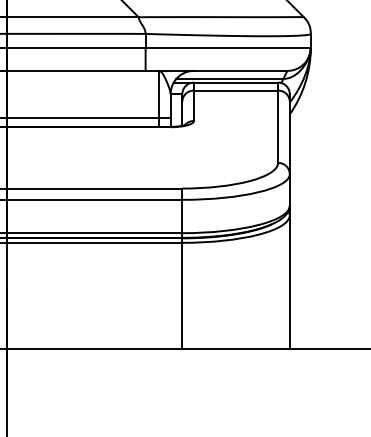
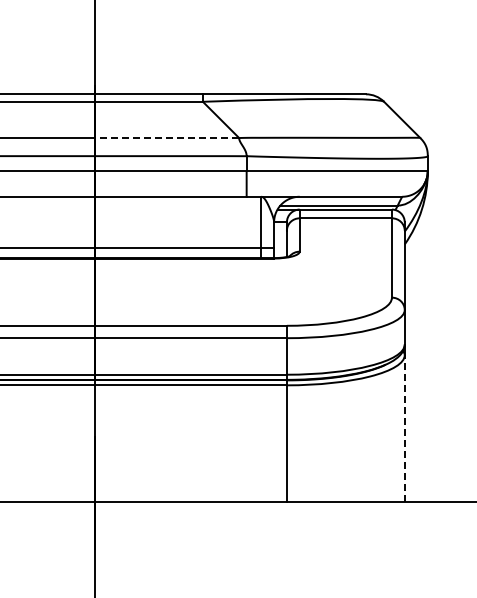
line: (72, 17) -> (166, 138), solid -> dashed
line: (289, 281) -> (404, 427), solid -> dashed

